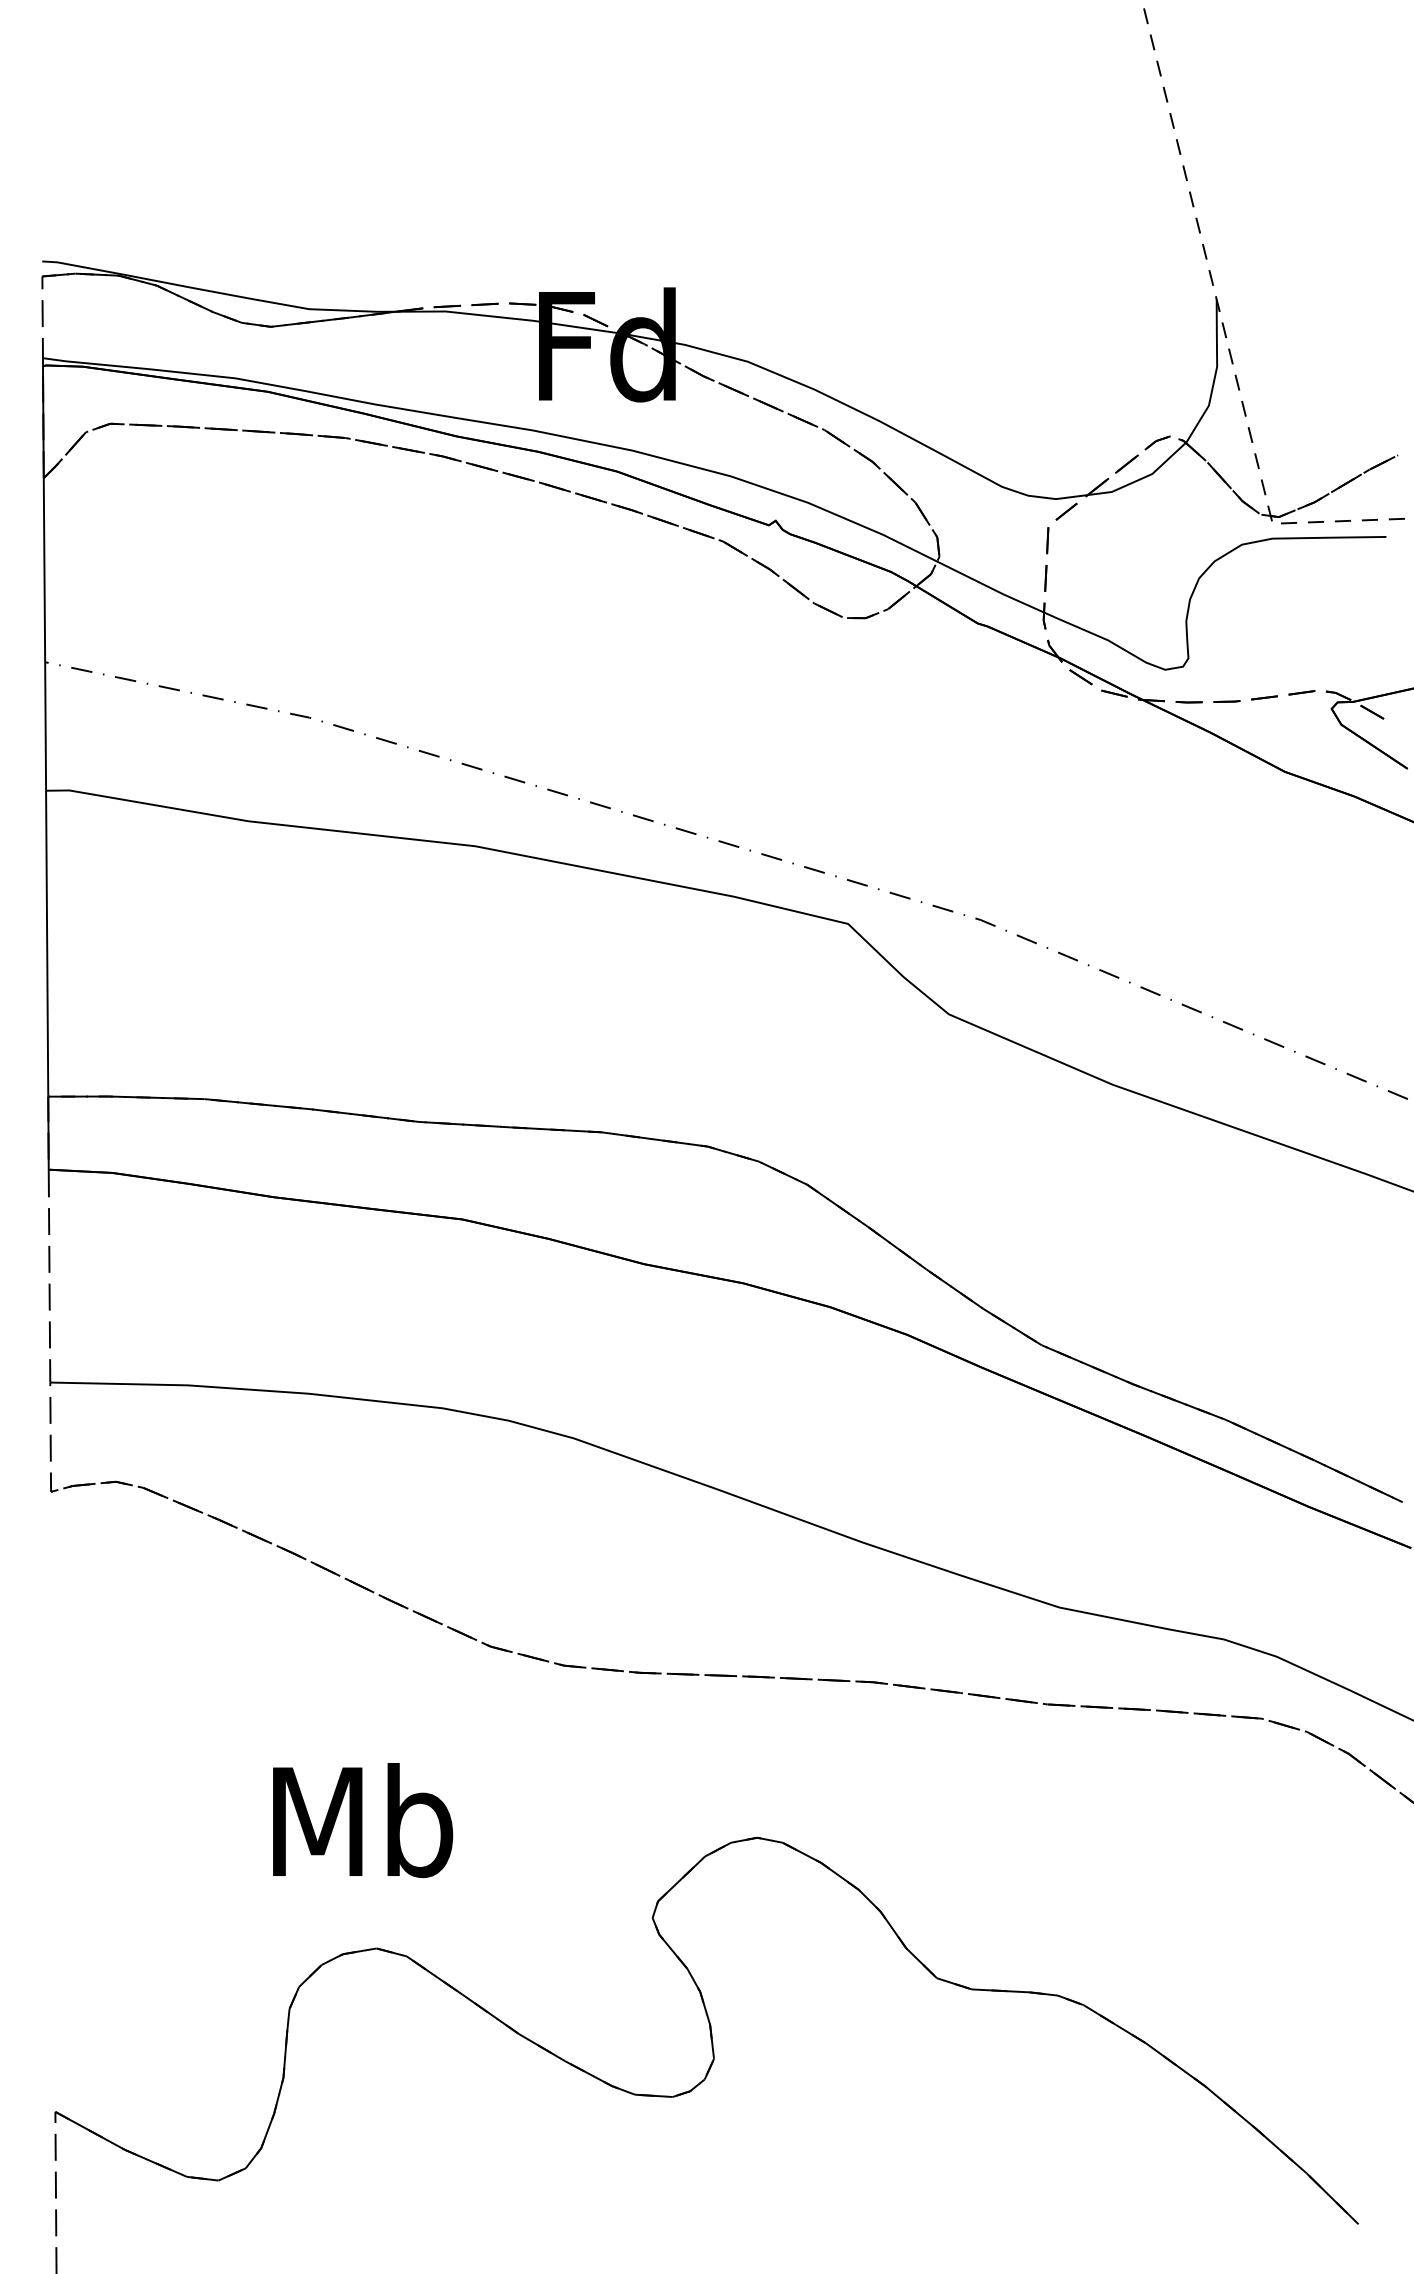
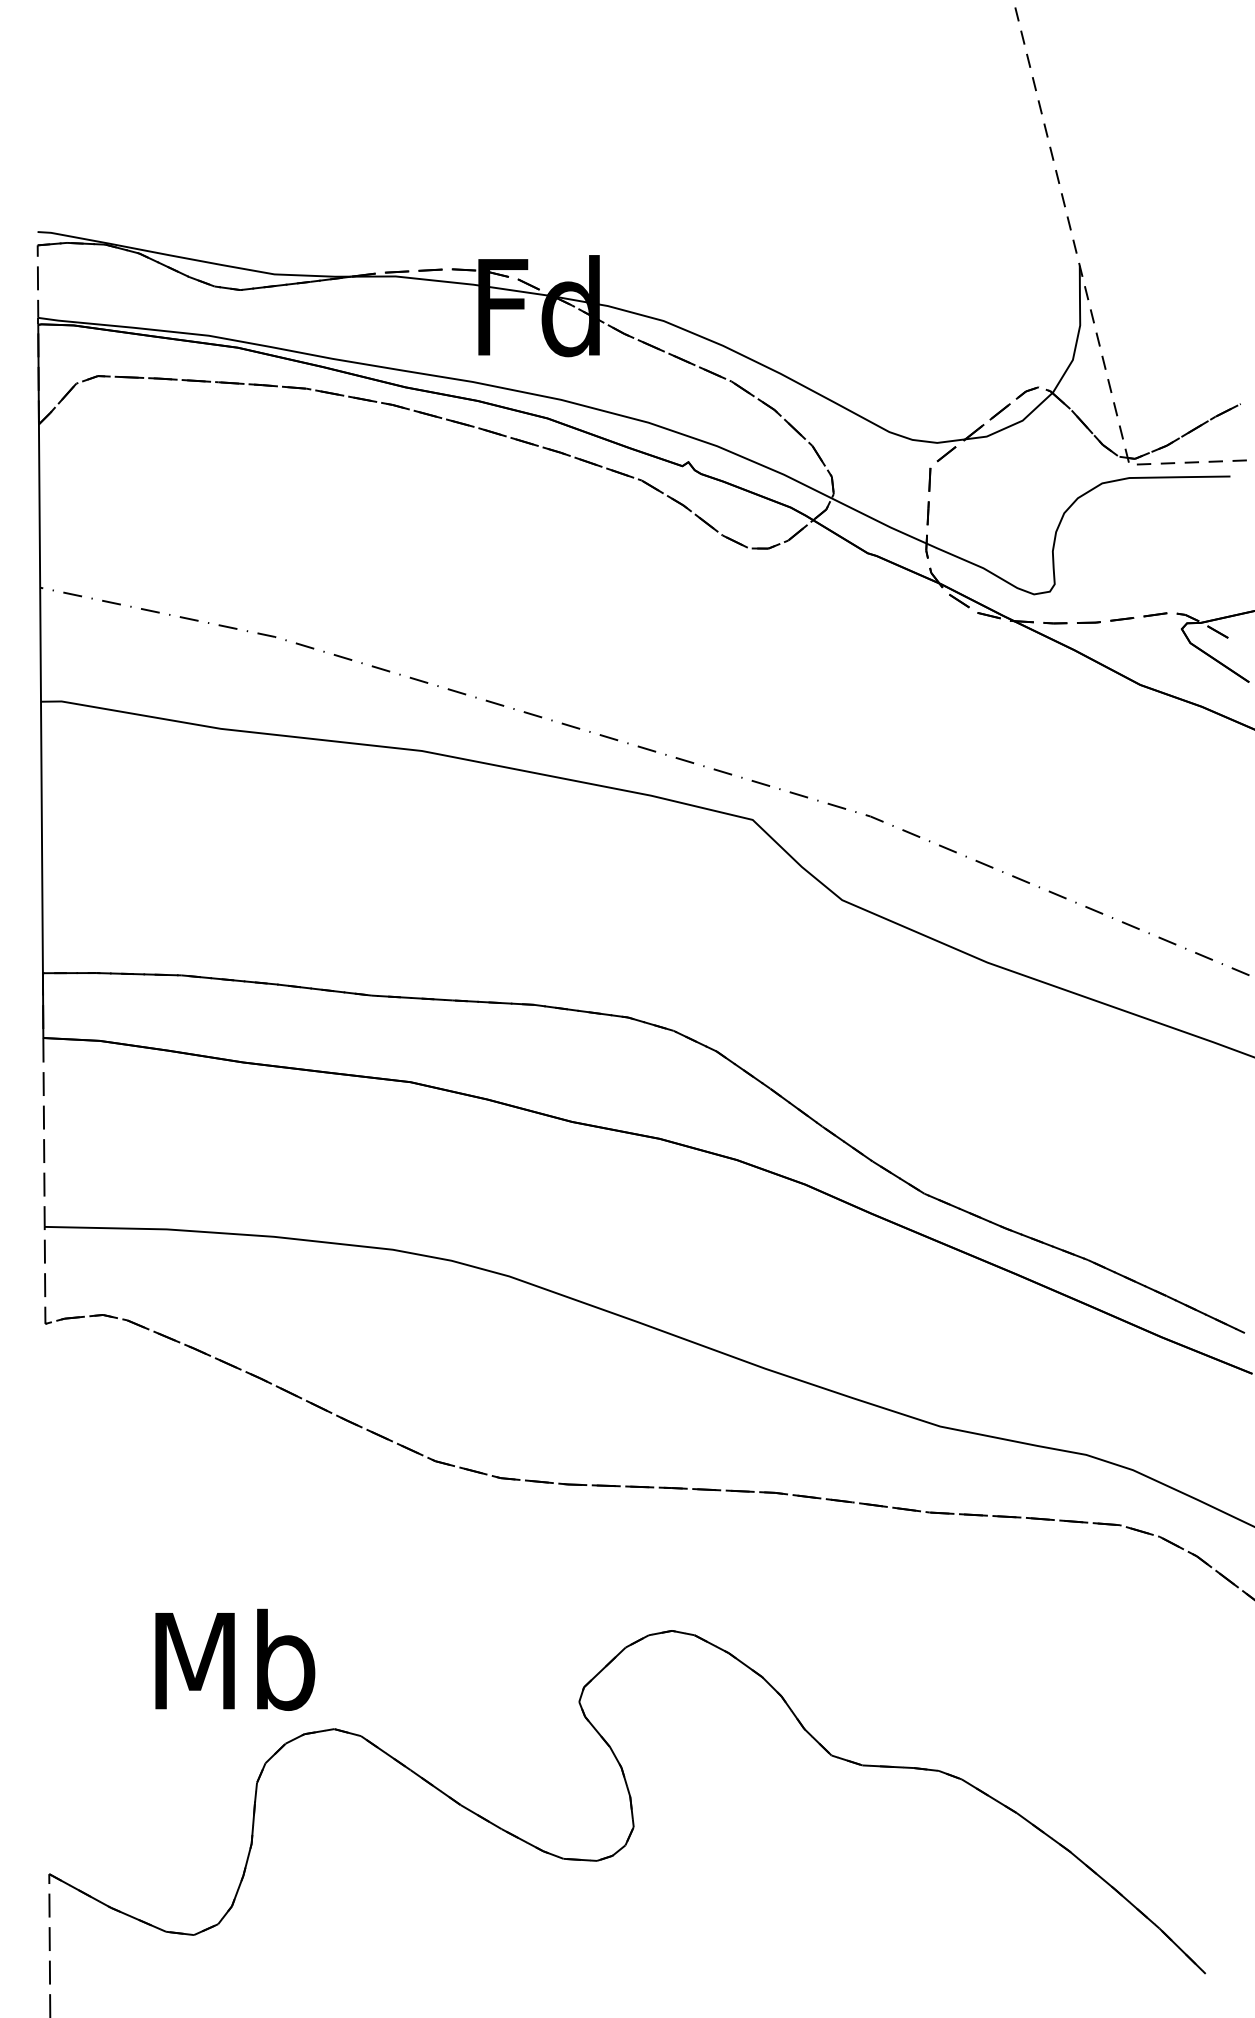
text: (363, 1820) -> (235, 1659), moved

